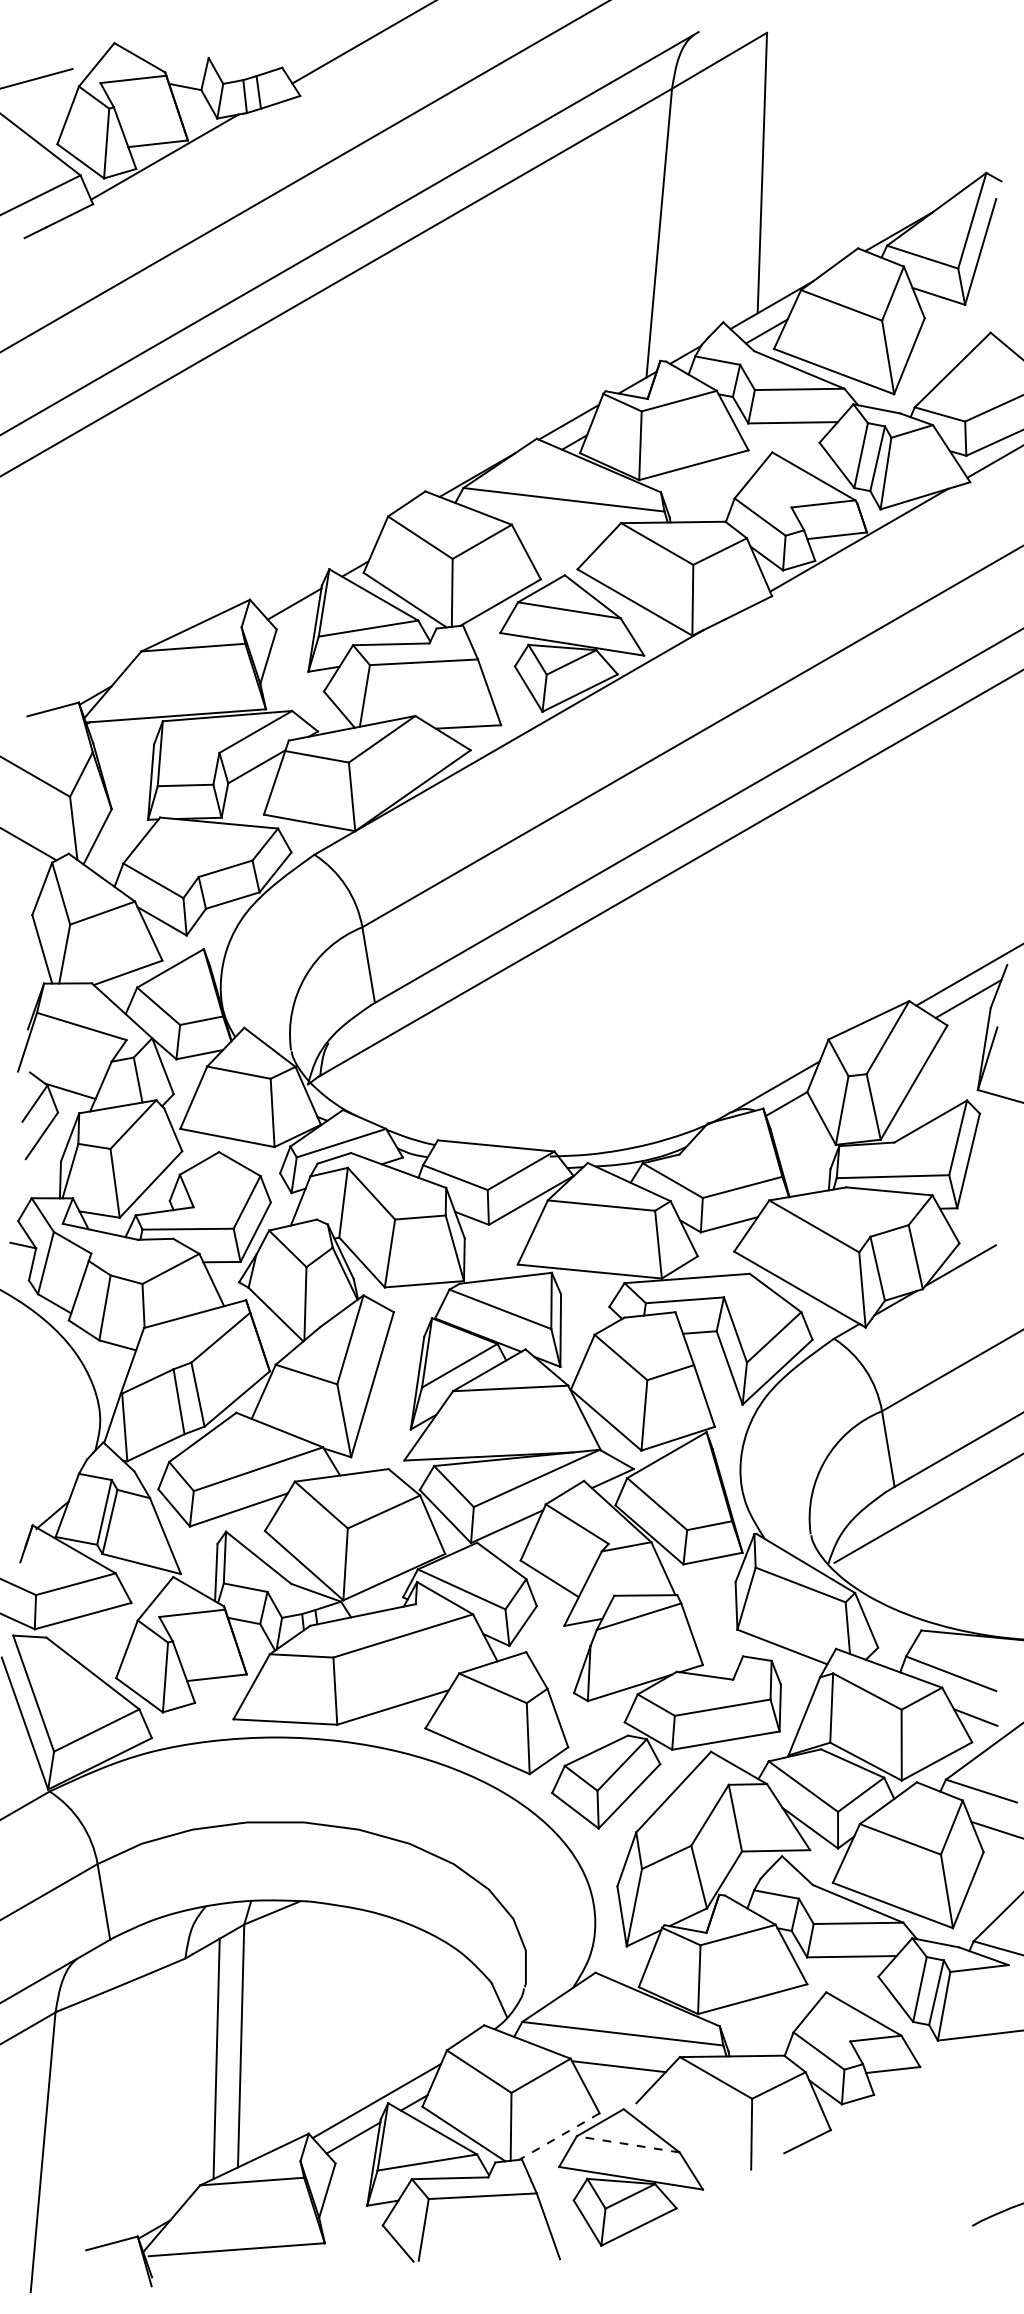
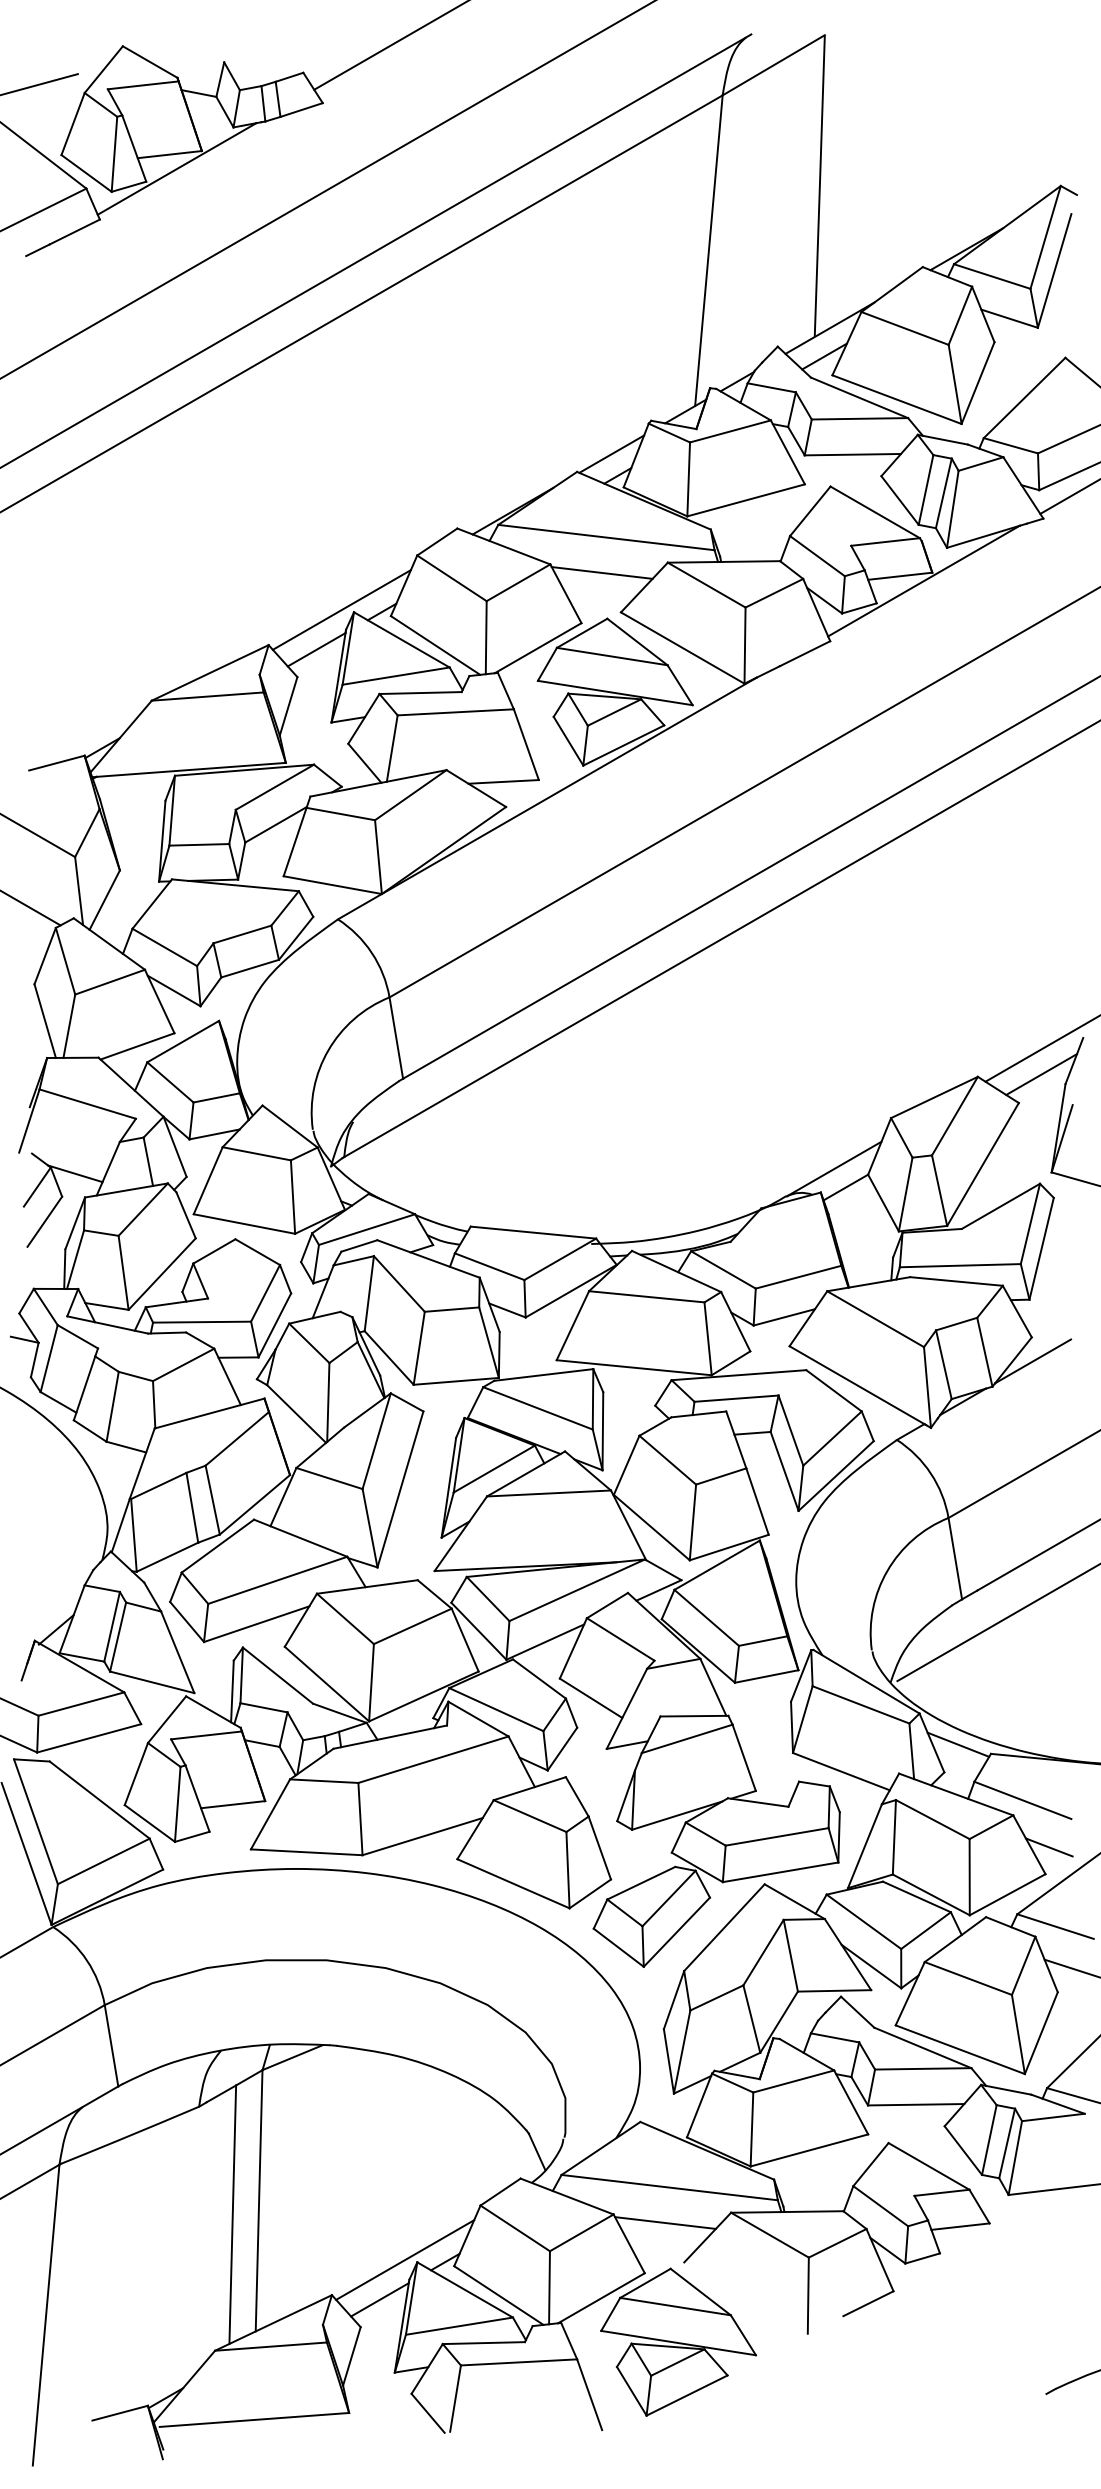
line: (559, 532) -> (601, 572), added
line: (317, 567) -> (341, 610), added
line: (890, 1621) -> (957, 1744), added
line: (559, 2136) -> (601, 2298), dashed -> solid
line: (627, 2144) -> (674, 2306), dashed -> solid

